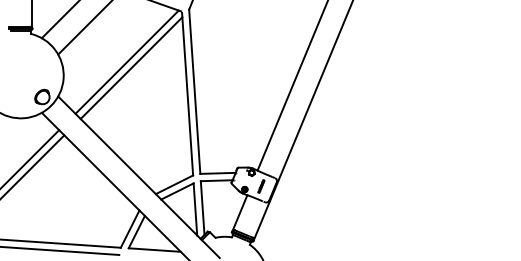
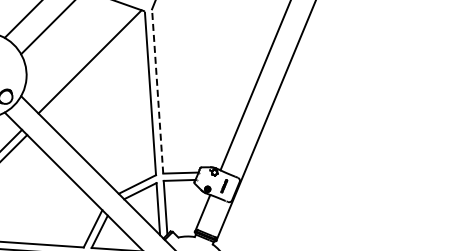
line: (131, 67) -> (94, 67), removed
line: (194, 91) -> (157, 91), solid -> dashed

